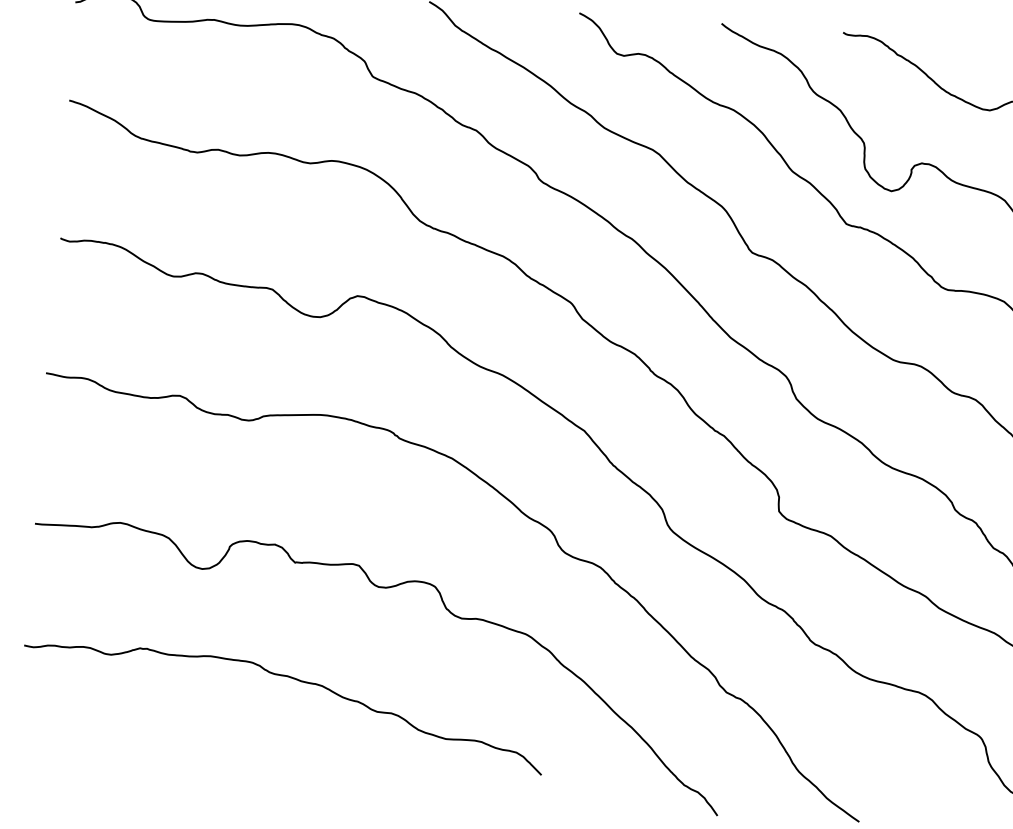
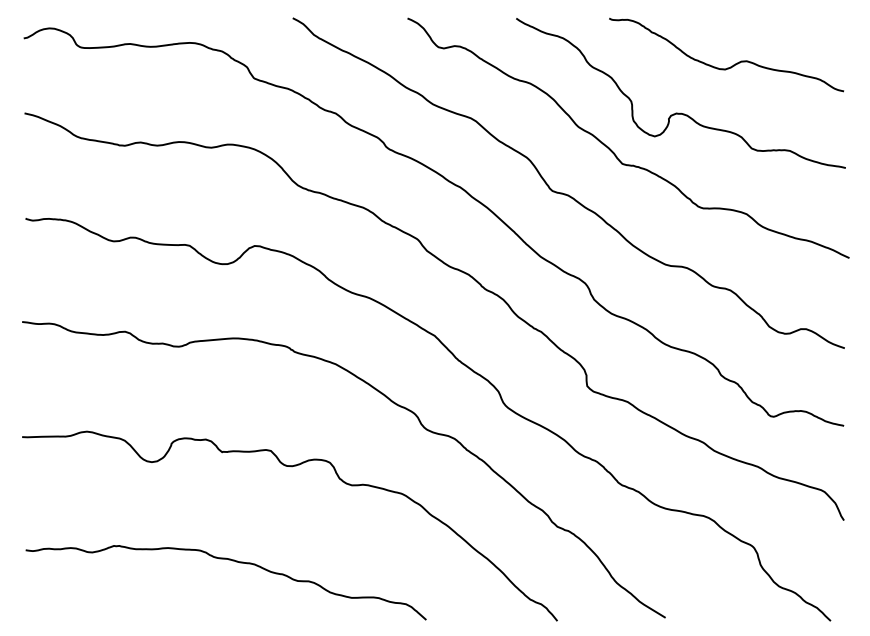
curve: (293, 680) -> (232, 561), moved

